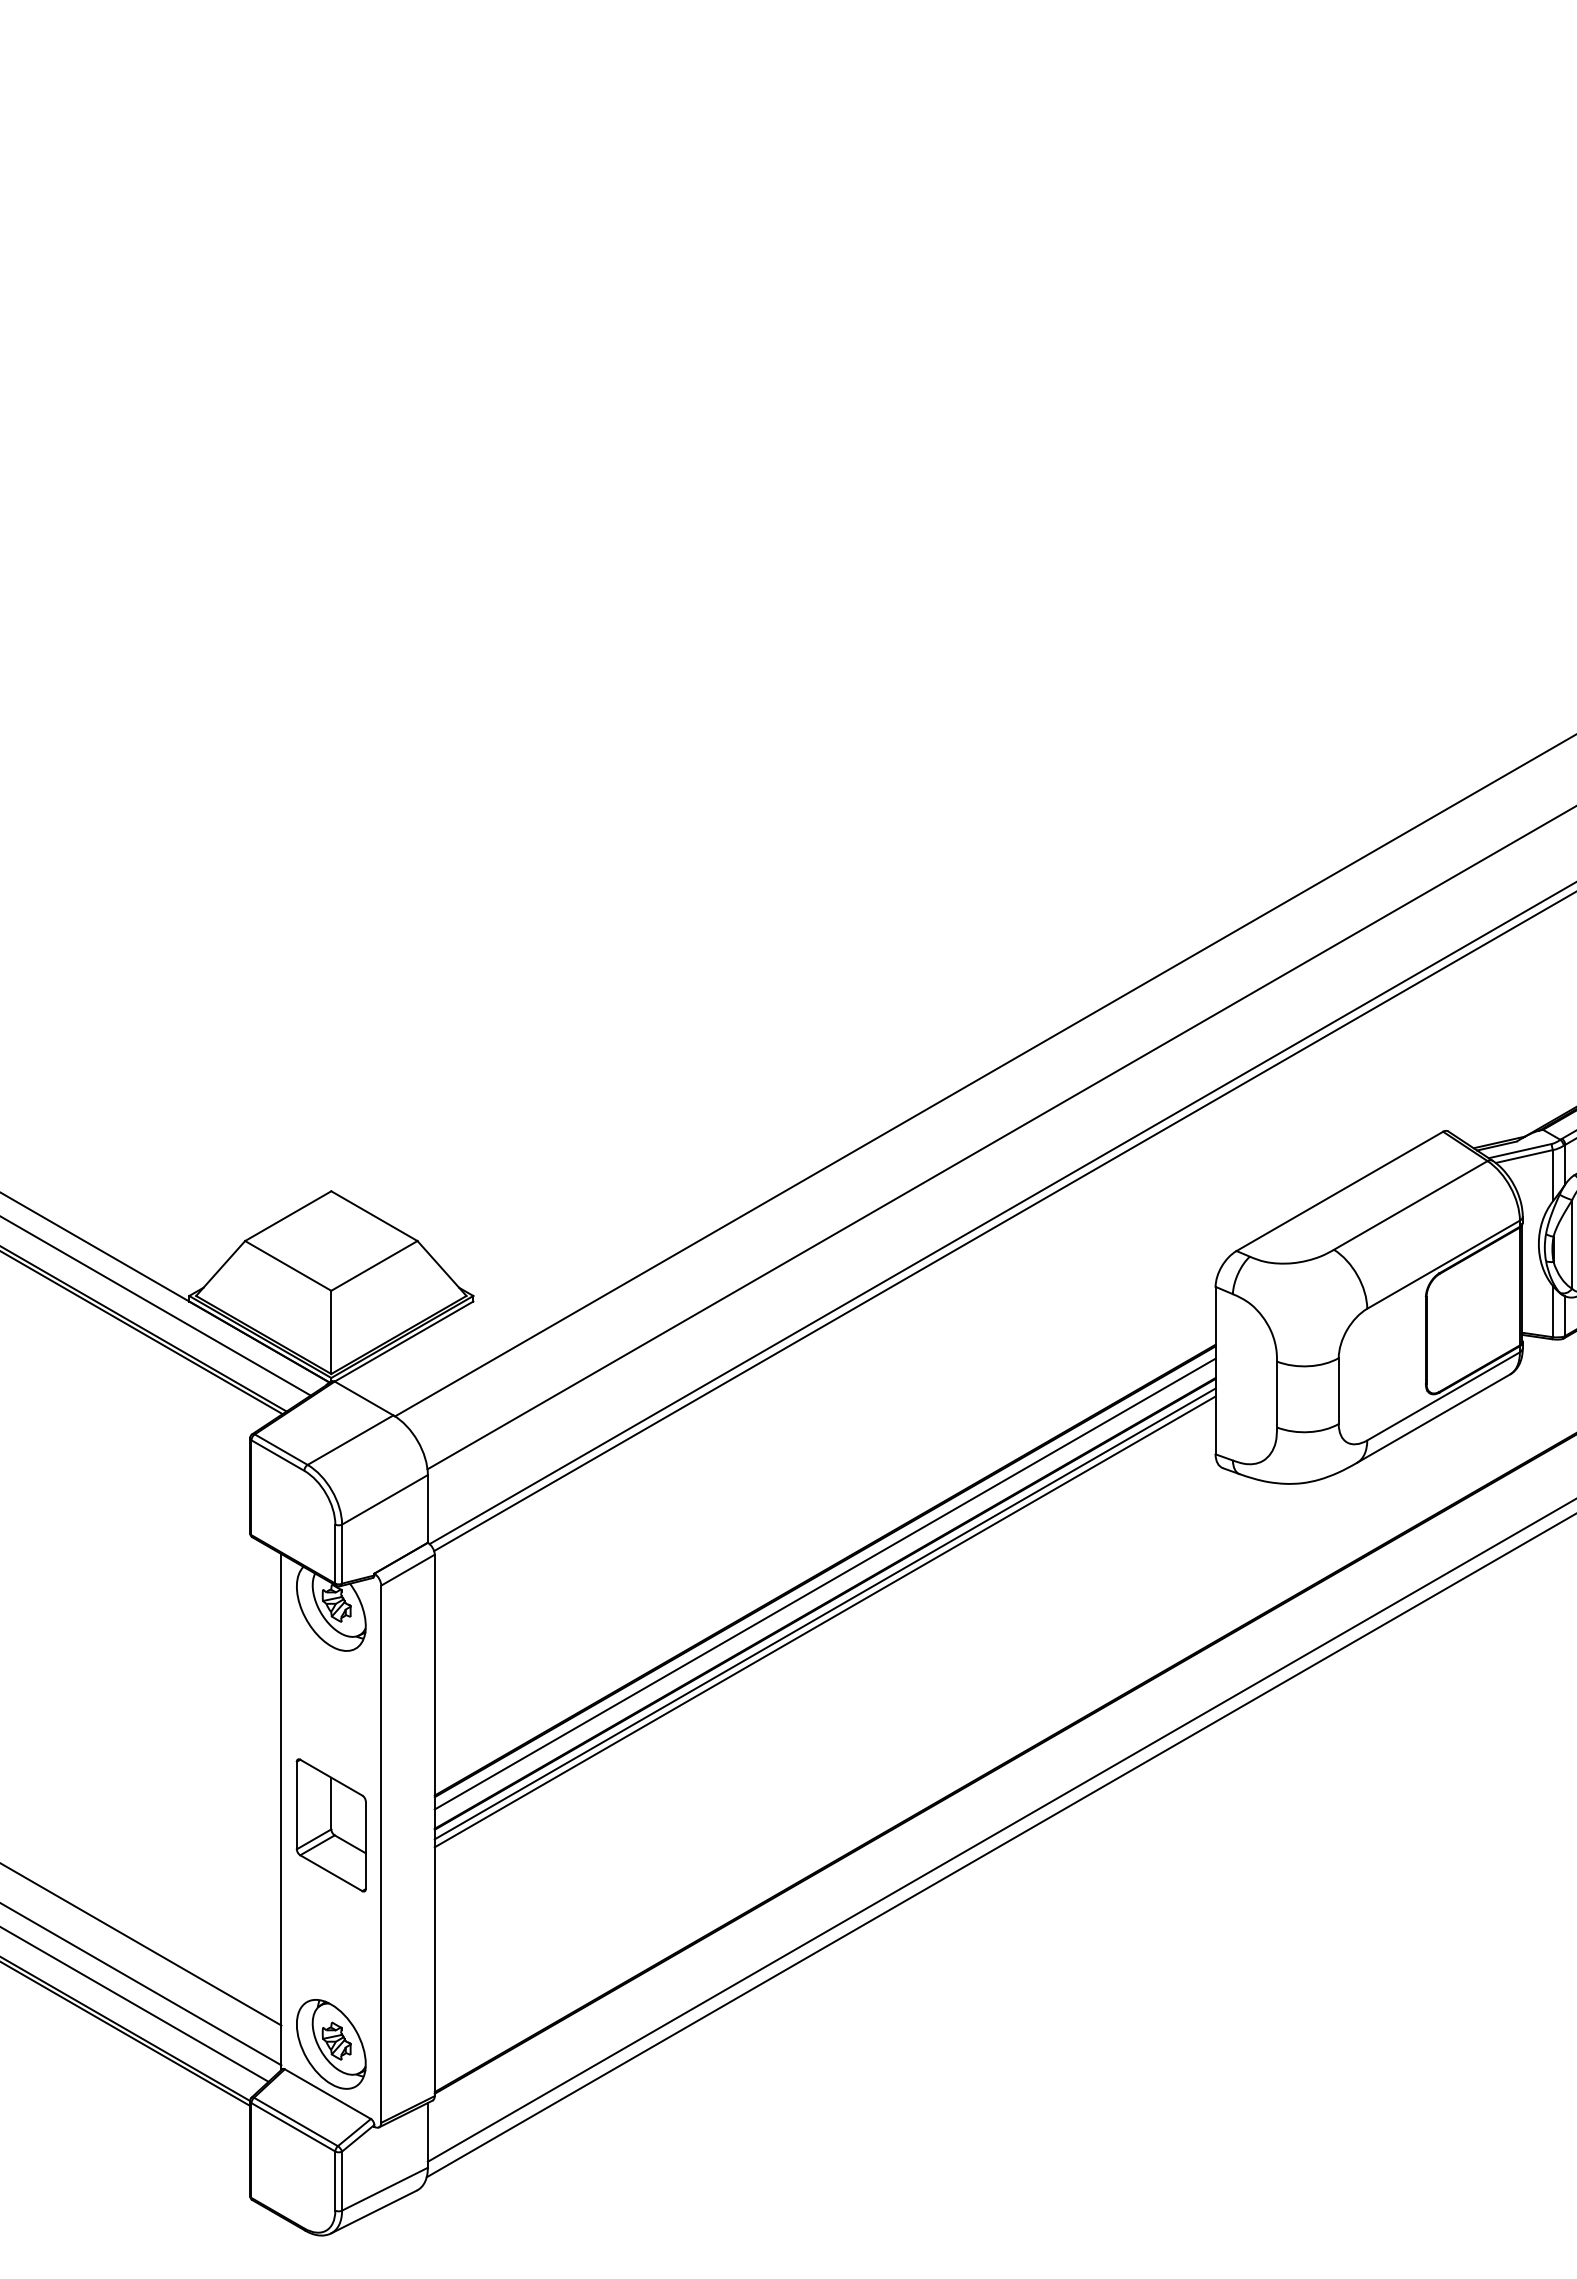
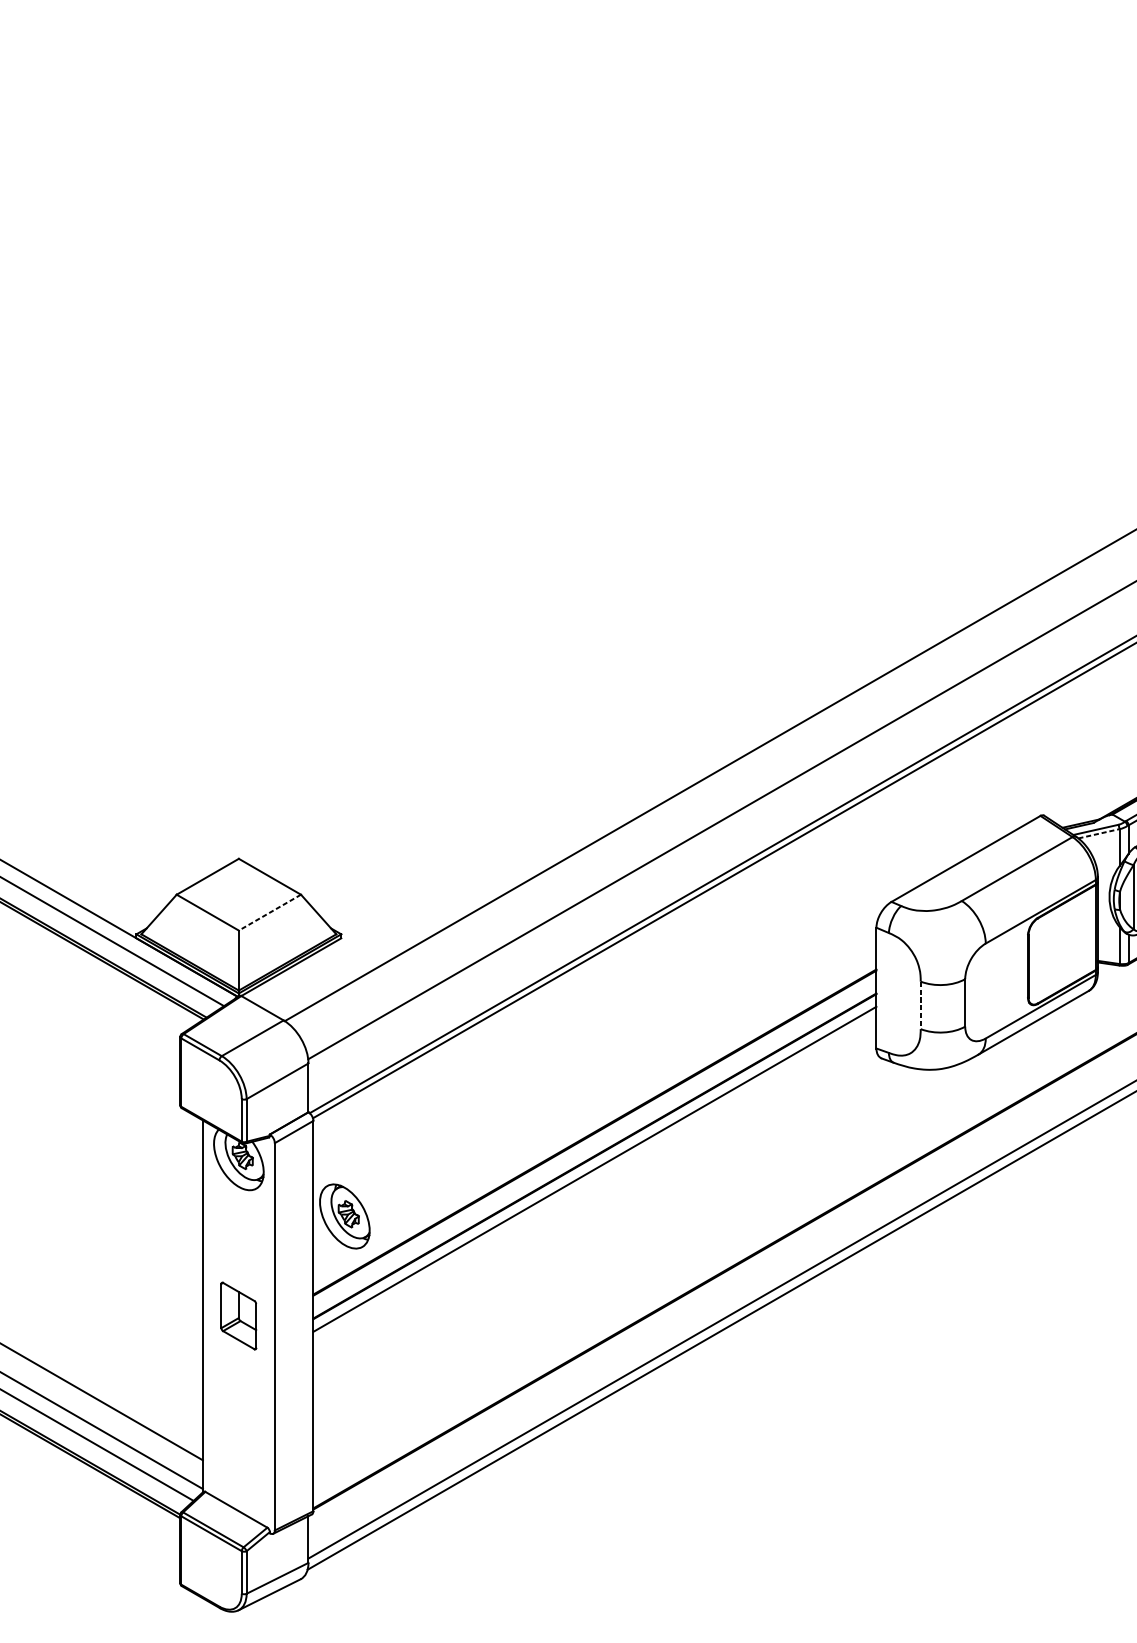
line: (1524, 1156) -> (1099, 833), solid -> dashed
line: (374, 1265) -> (270, 912), solid -> dashed
line: (1277, 1394) -> (921, 1005), solid -> dashed
line: (824, 1583) -> (594, 1141), removed
line: (824, 1613) -> (594, 1163), removed
part: (330, 1825) -> (238, 1316), size x0.7
part: (331, 2044) -> (344, 1216), moved

